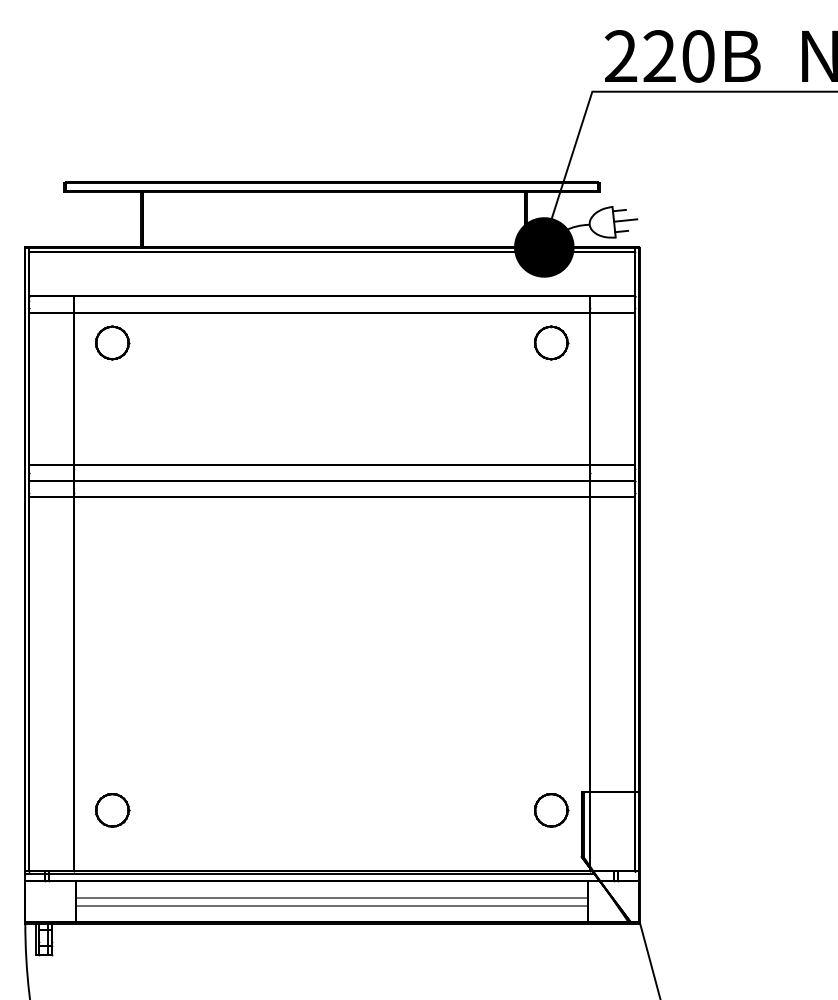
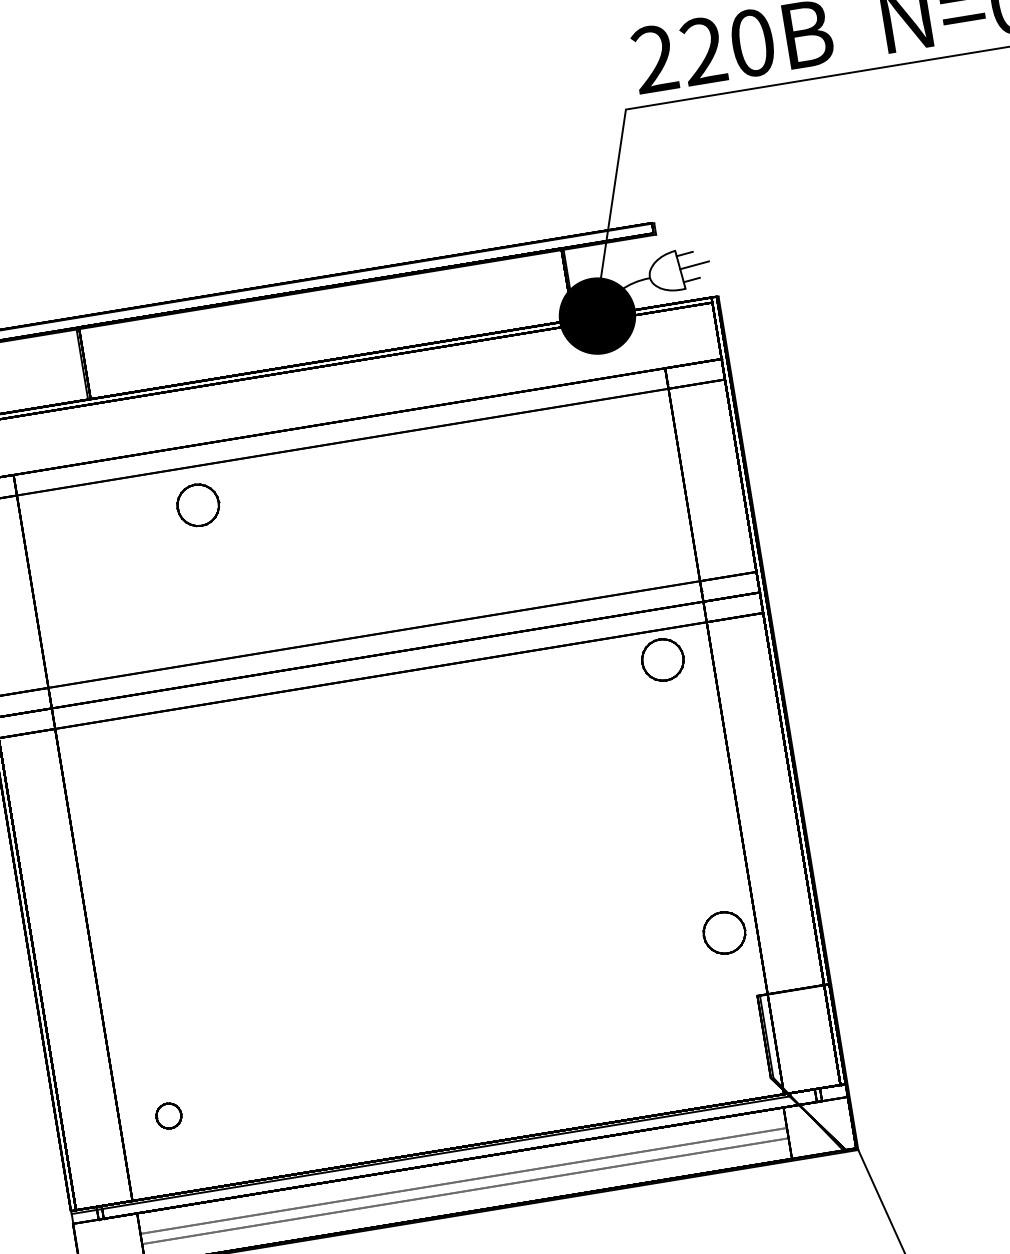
part: (112, 342) -> (198, 504), moved
part: (551, 342) -> (662, 659), moved
part: (112, 810) -> (168, 1116), size x0.6
part: (551, 810) -> (724, 933), moved

